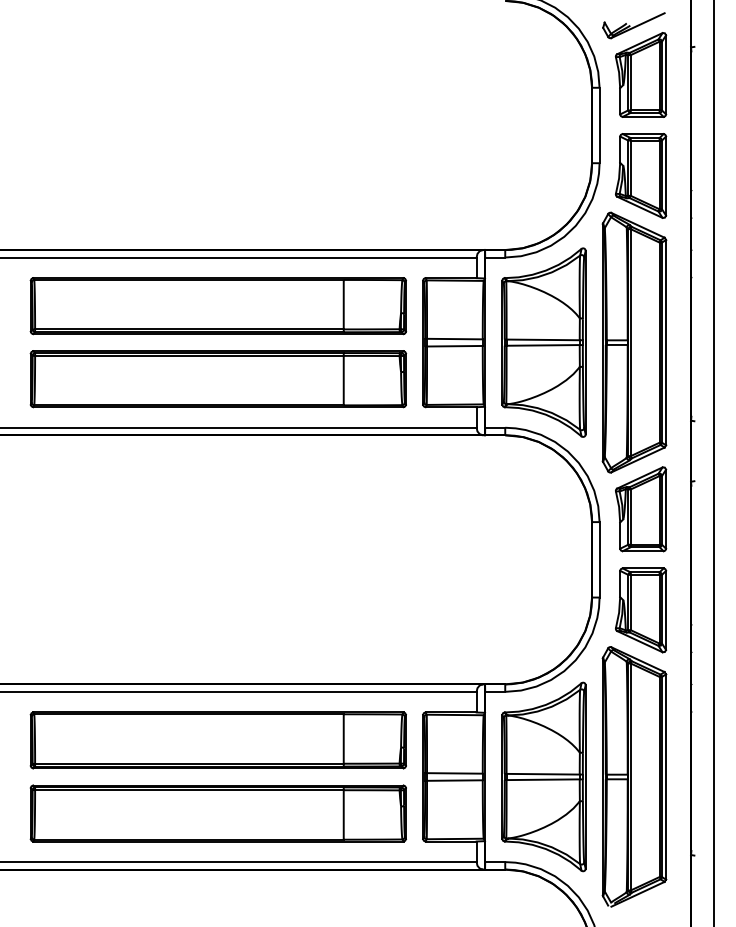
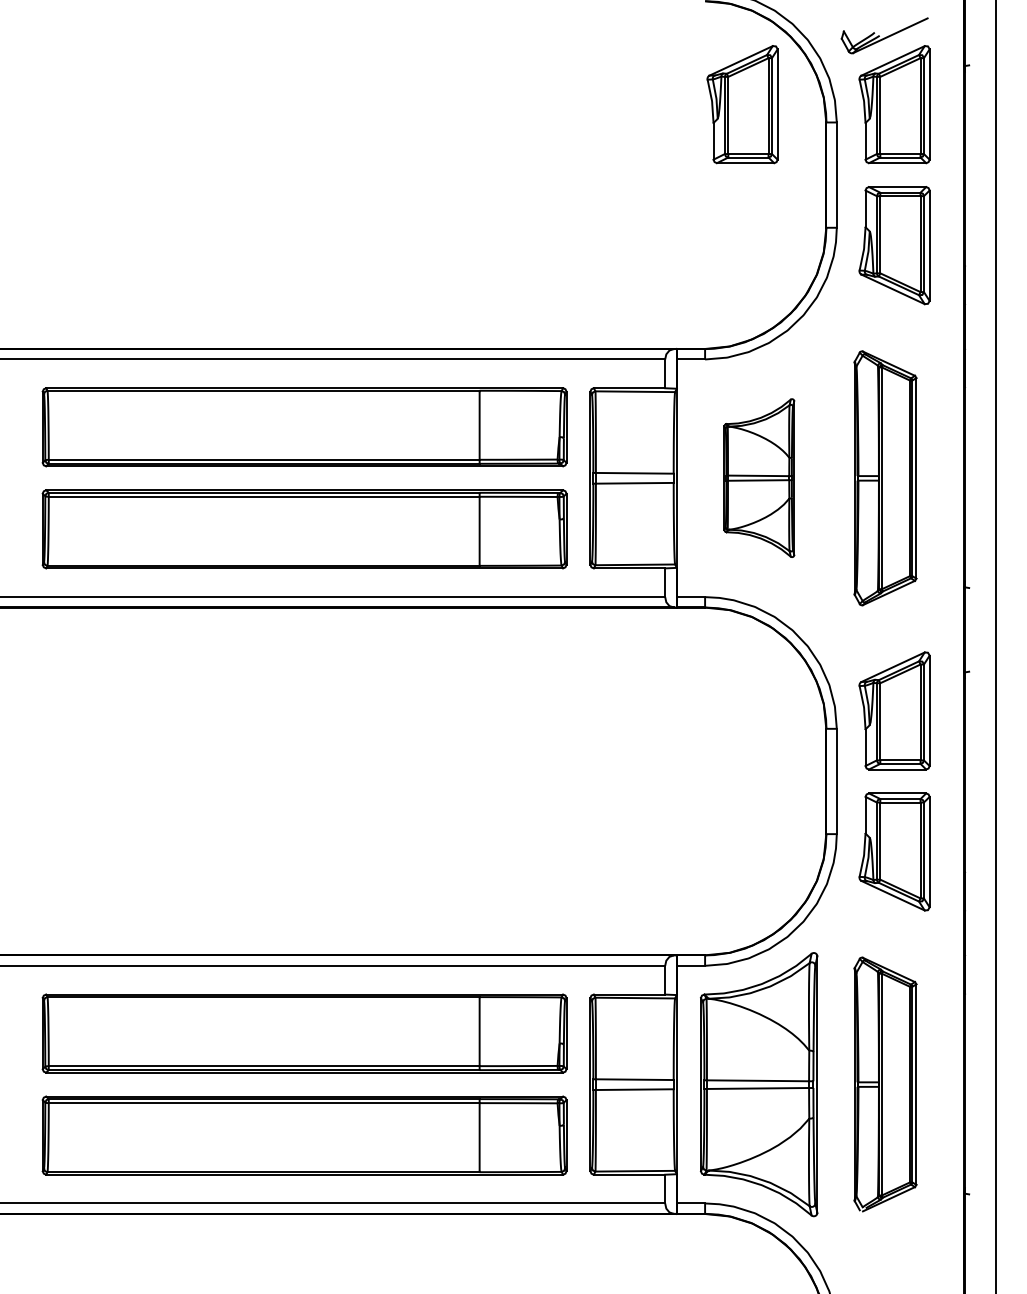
part: (532, 74) -> (742, 104), added
part: (544, 342) -> (759, 477), size x0.6
part: (634, 342) -> (885, 478), size x0.7
part: (634, 776) -> (885, 1084), size x0.7

